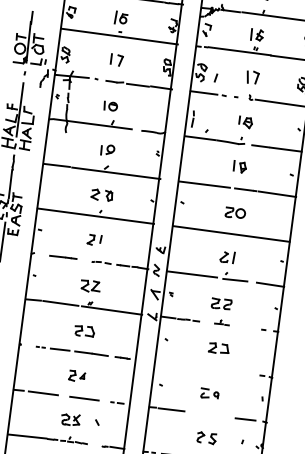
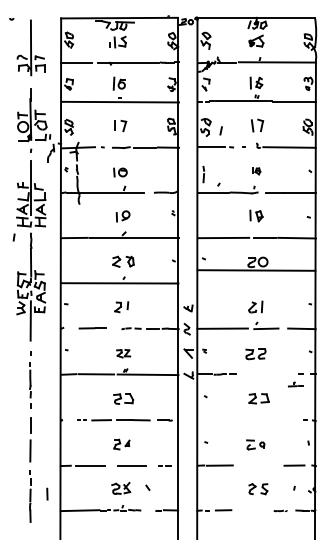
part: (245, 122) -> (256, 171), size x0.6
line: (231, 233) -> (256, 270), moved
part: (90, 286) -> (123, 353), size x0.7
part: (221, 322) -> (295, 384), moved

